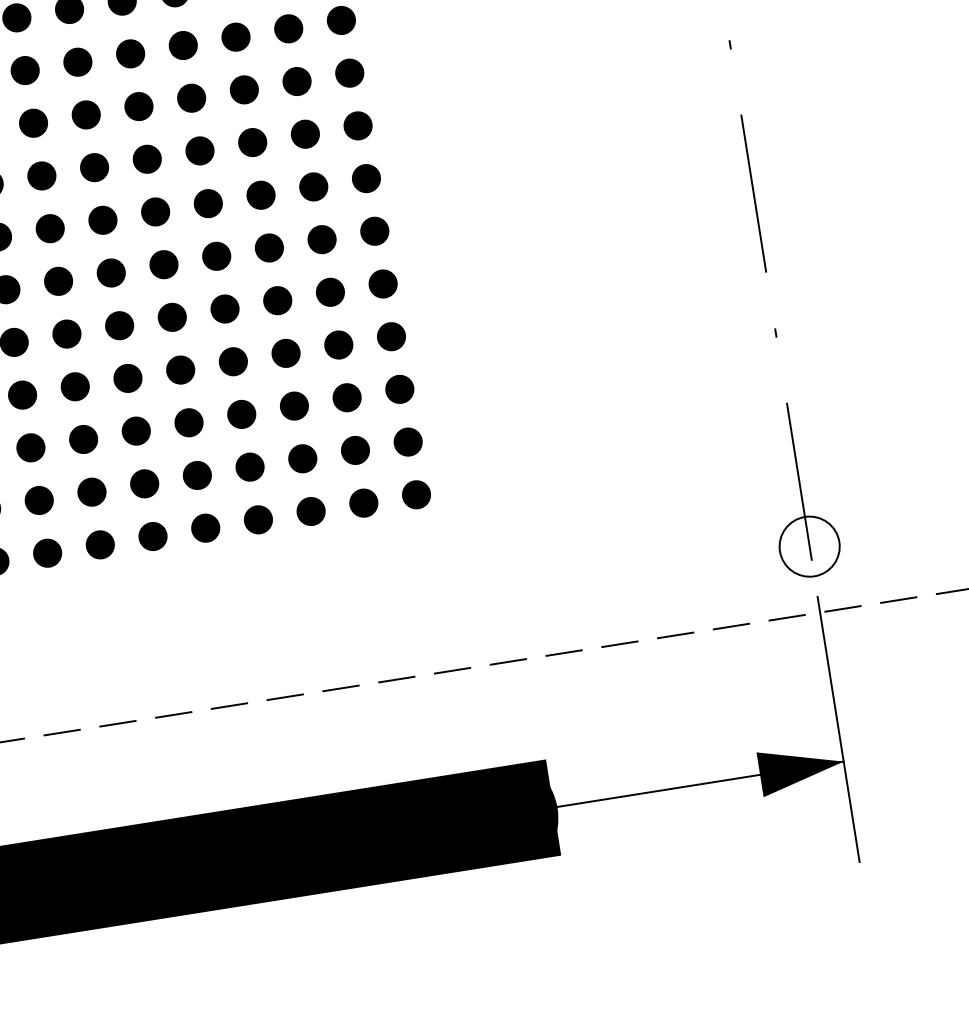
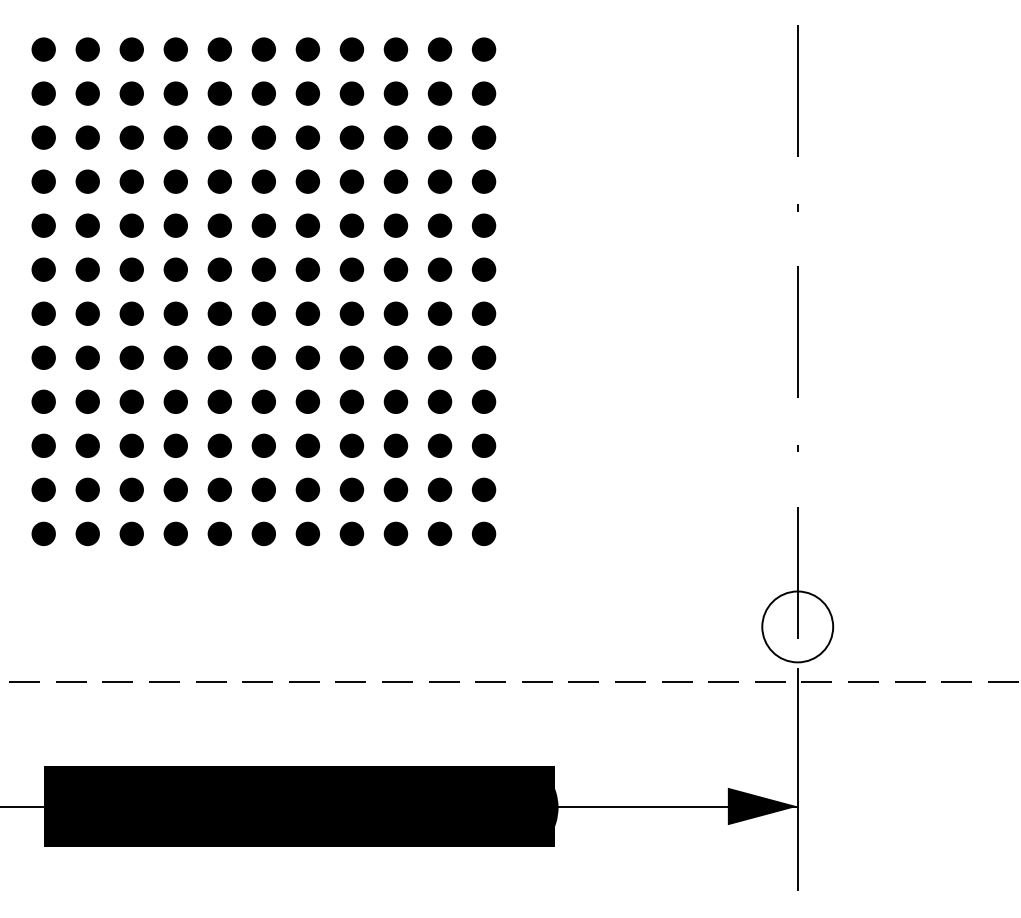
circle: (809, 546) -> (797, 626), size x1.43

